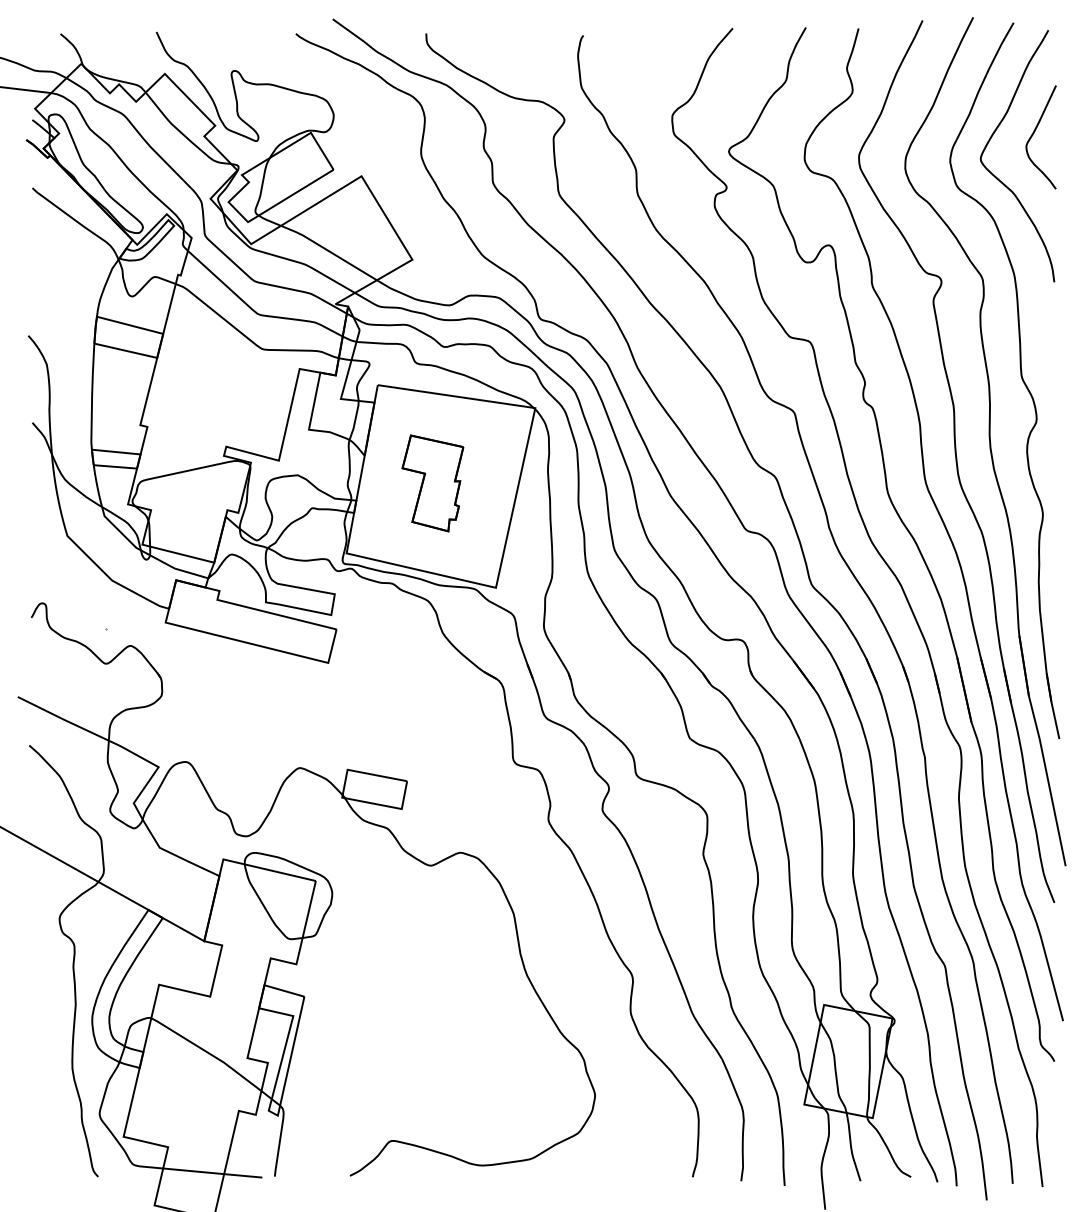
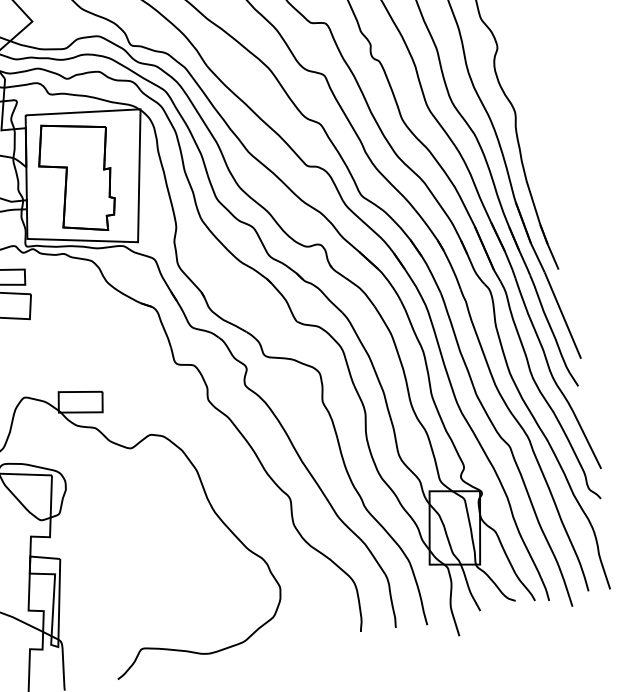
part: (432, 483) -> (78, 177), size x1.67

